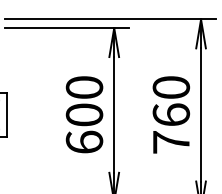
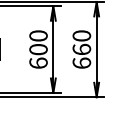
text: (170, 140) -> (81, 62), 760 -> 660

